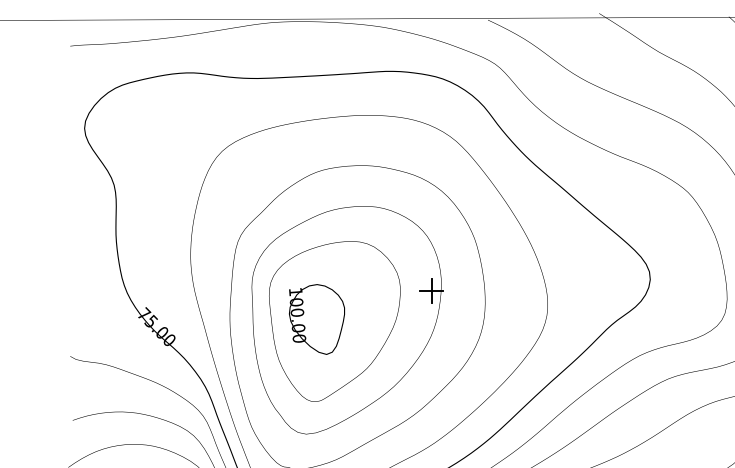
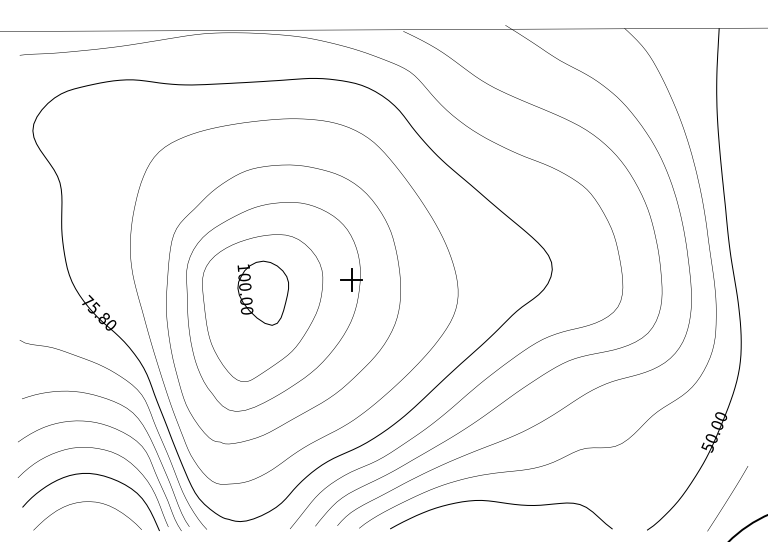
text: (316, 318) -> (262, 292), moved
text: (161, 332) -> (103, 318), 75.00 -> 75.80

